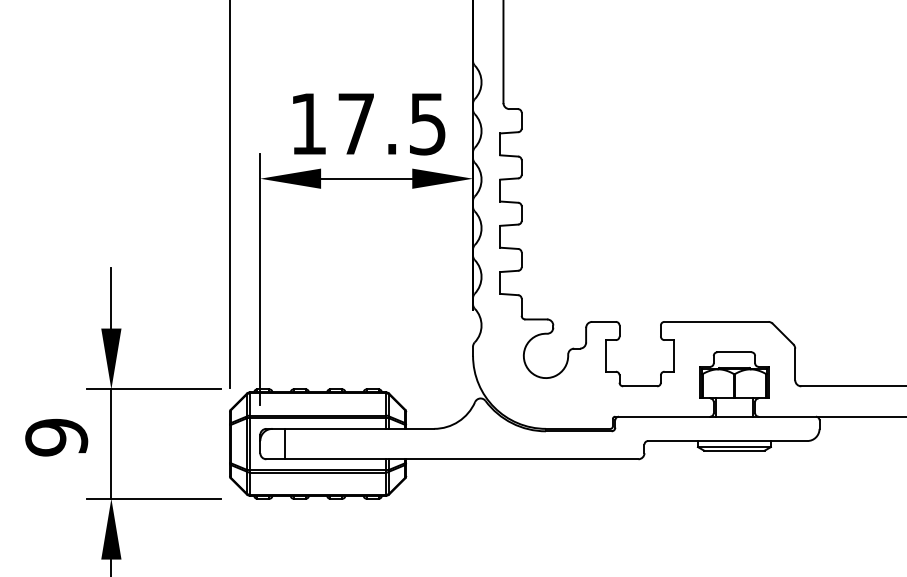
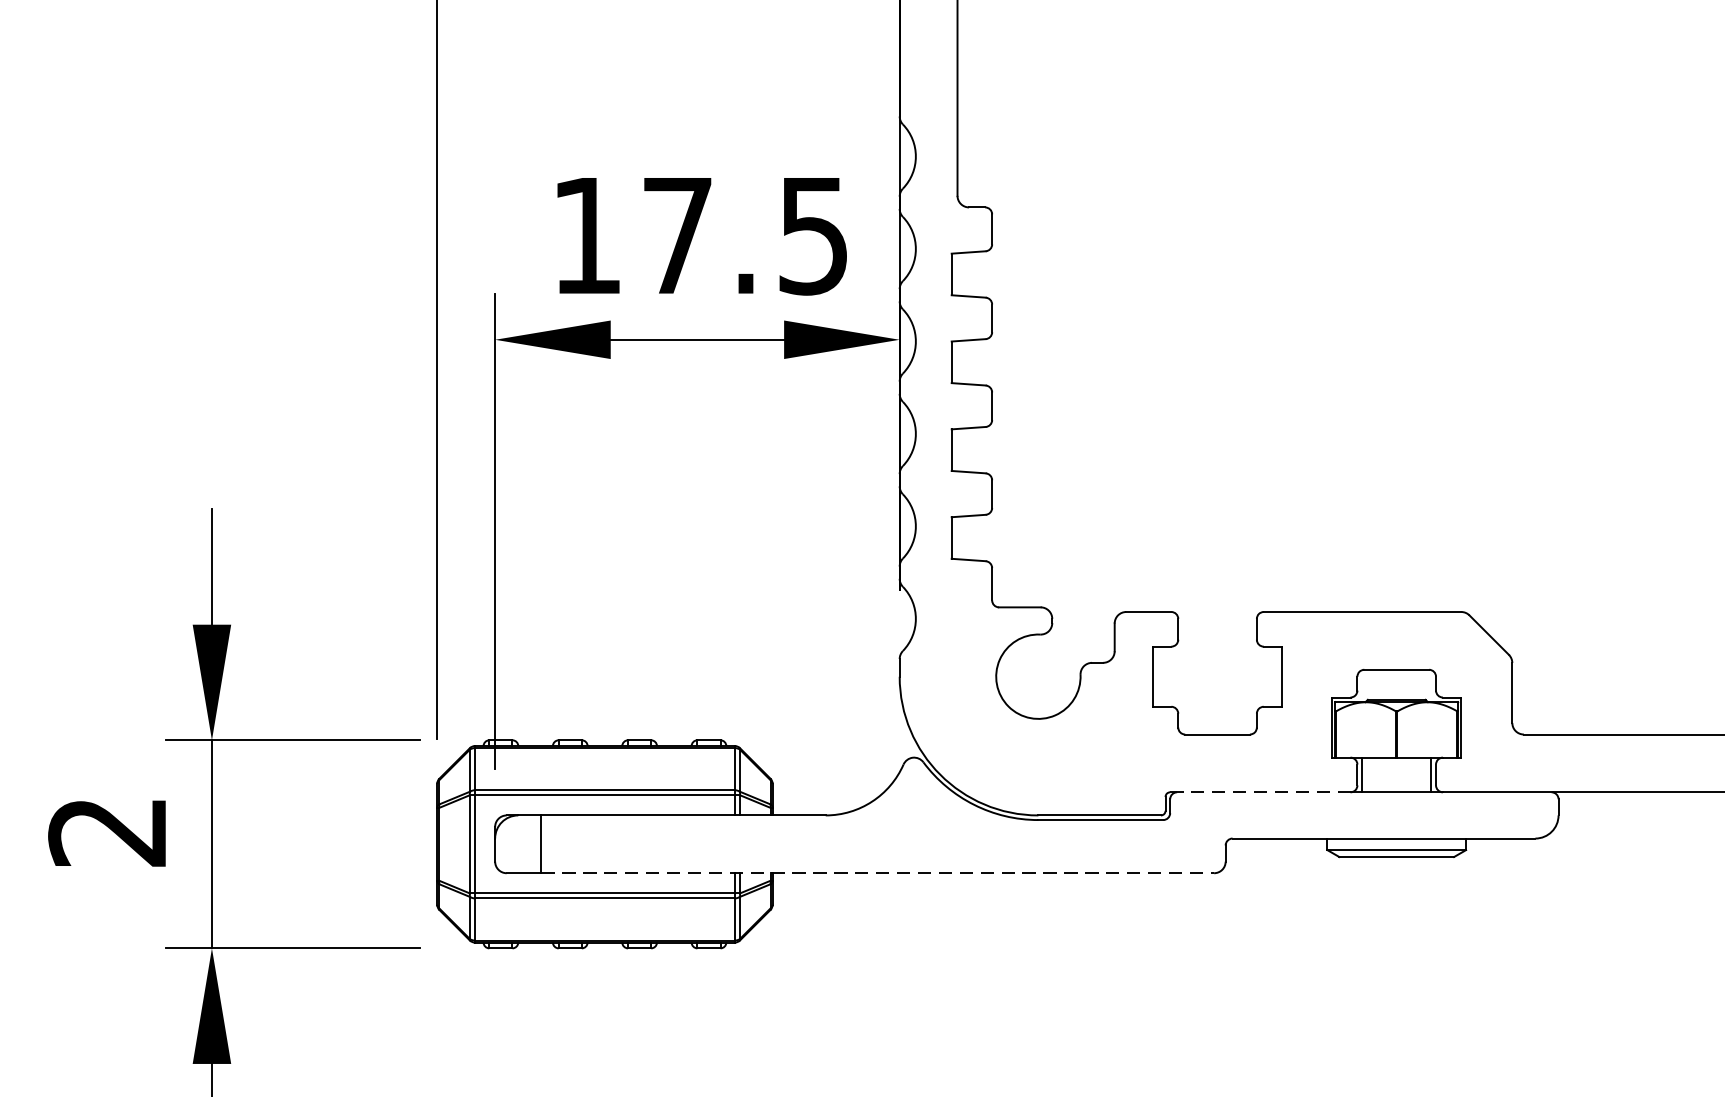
line: (663, 416) -> (1261, 791), solid -> dashed
text: (56, 437) -> (107, 831), 9 -> 2
line: (461, 459) -> (877, 873), solid -> dashed

